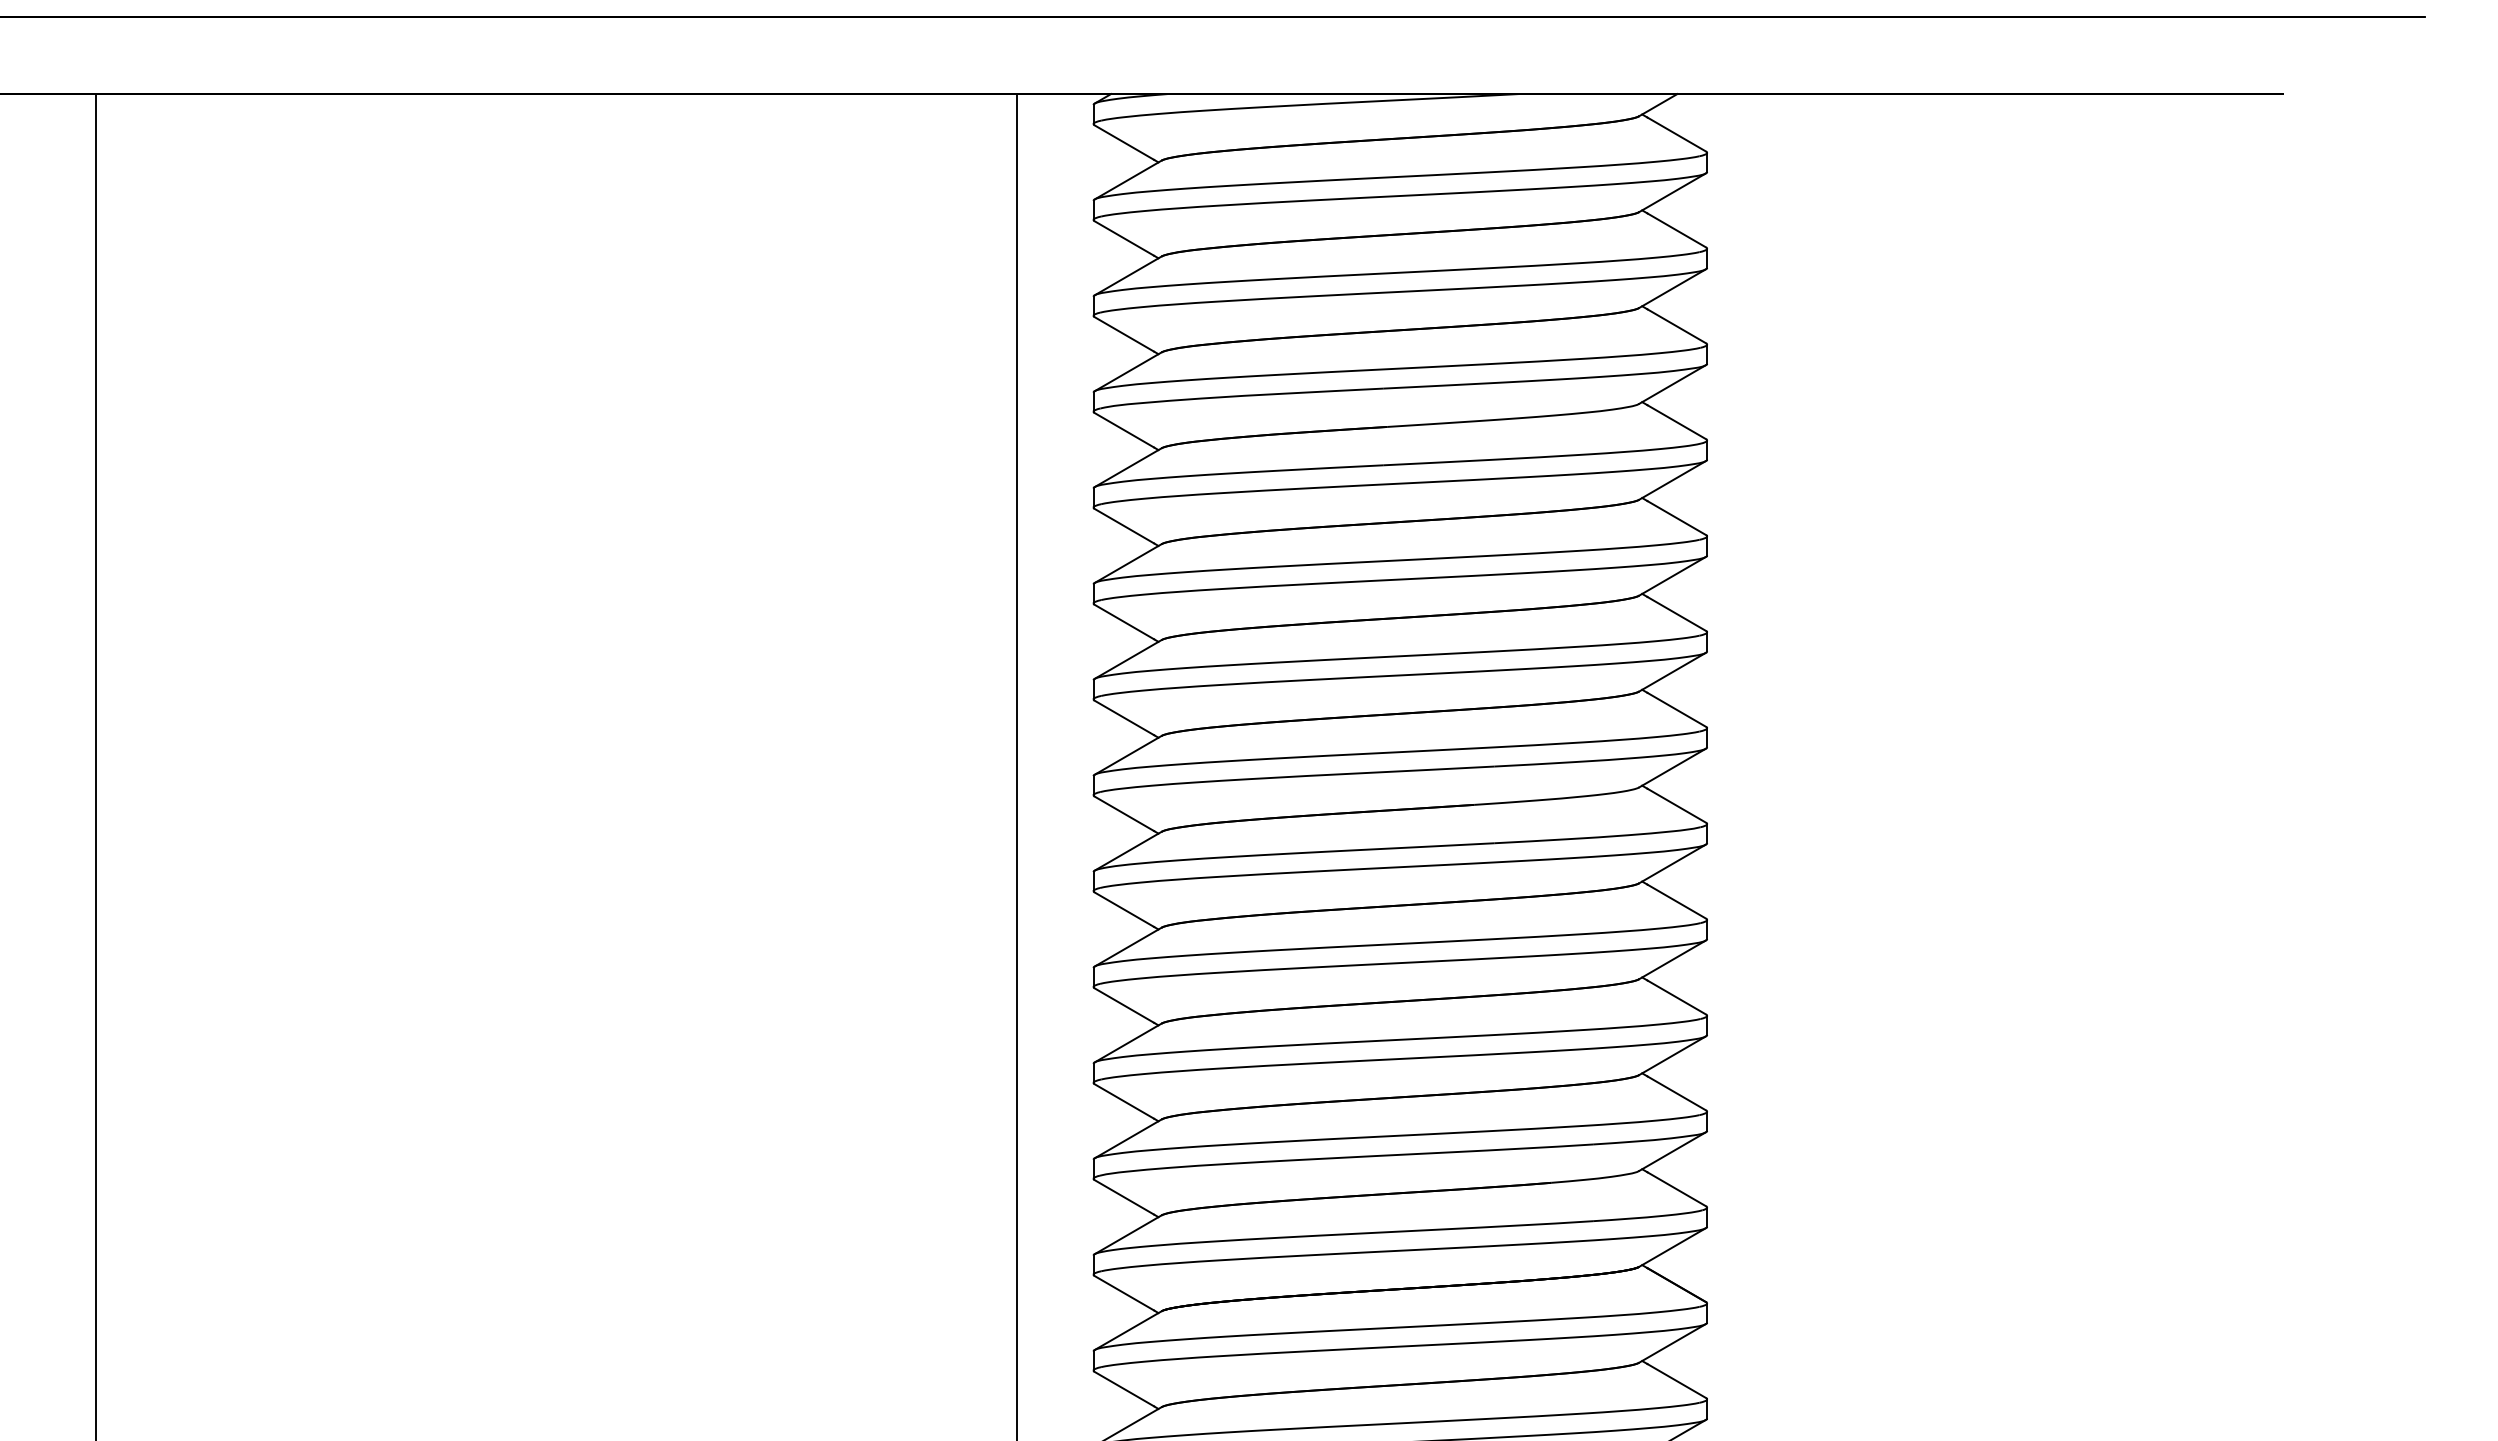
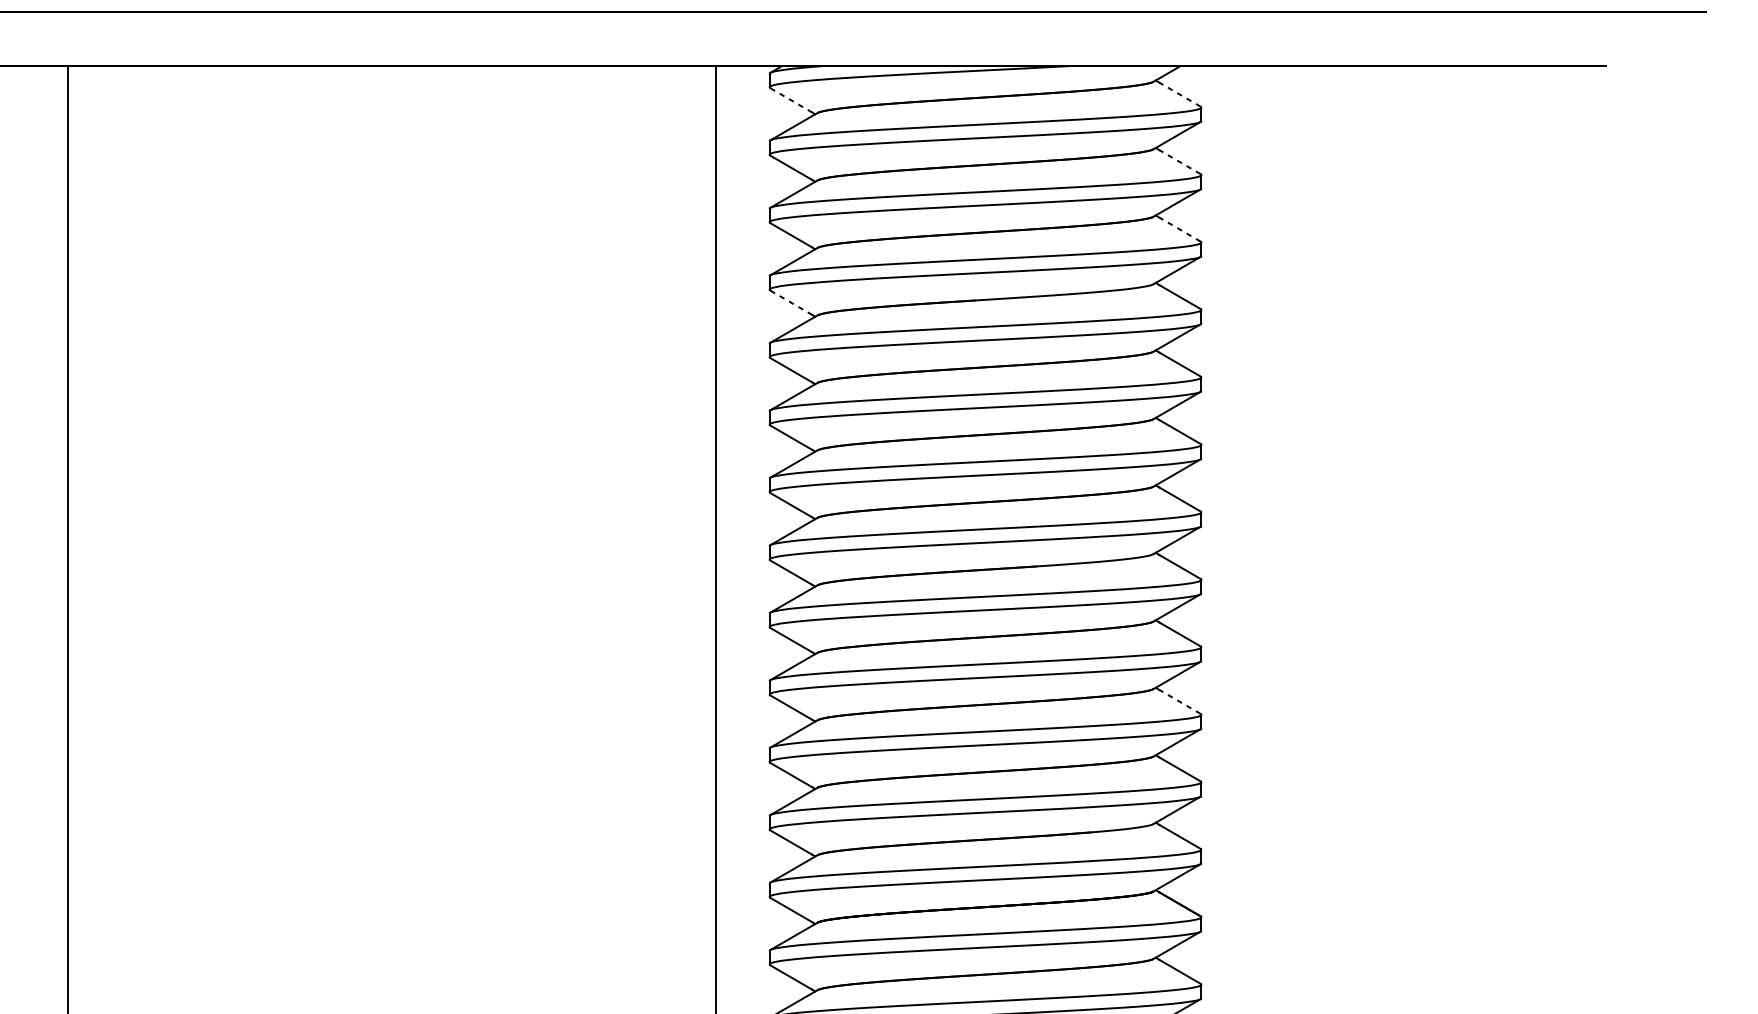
line: (1676, 134) -> (1179, 94), solid -> dashed
line: (1124, 142) -> (791, 100), solid -> dashed
line: (1676, 230) -> (1179, 162), solid -> dashed
line: (1676, 326) -> (1179, 229), solid -> dashed
line: (1124, 430) -> (791, 302), solid -> dashed
line: (1676, 997) -> (1179, 701), solid -> dashed

